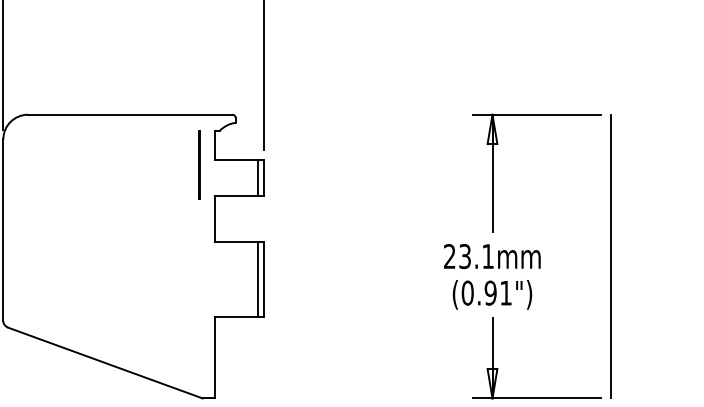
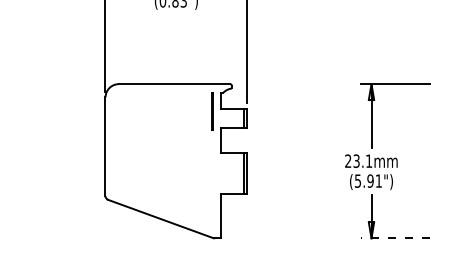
line: (610, 257) -> (435, 161), removed
text: (466, 292) -> (357, 180), (0.91") -> (5.91")
line: (536, 398) -> (395, 238), solid -> dashed

